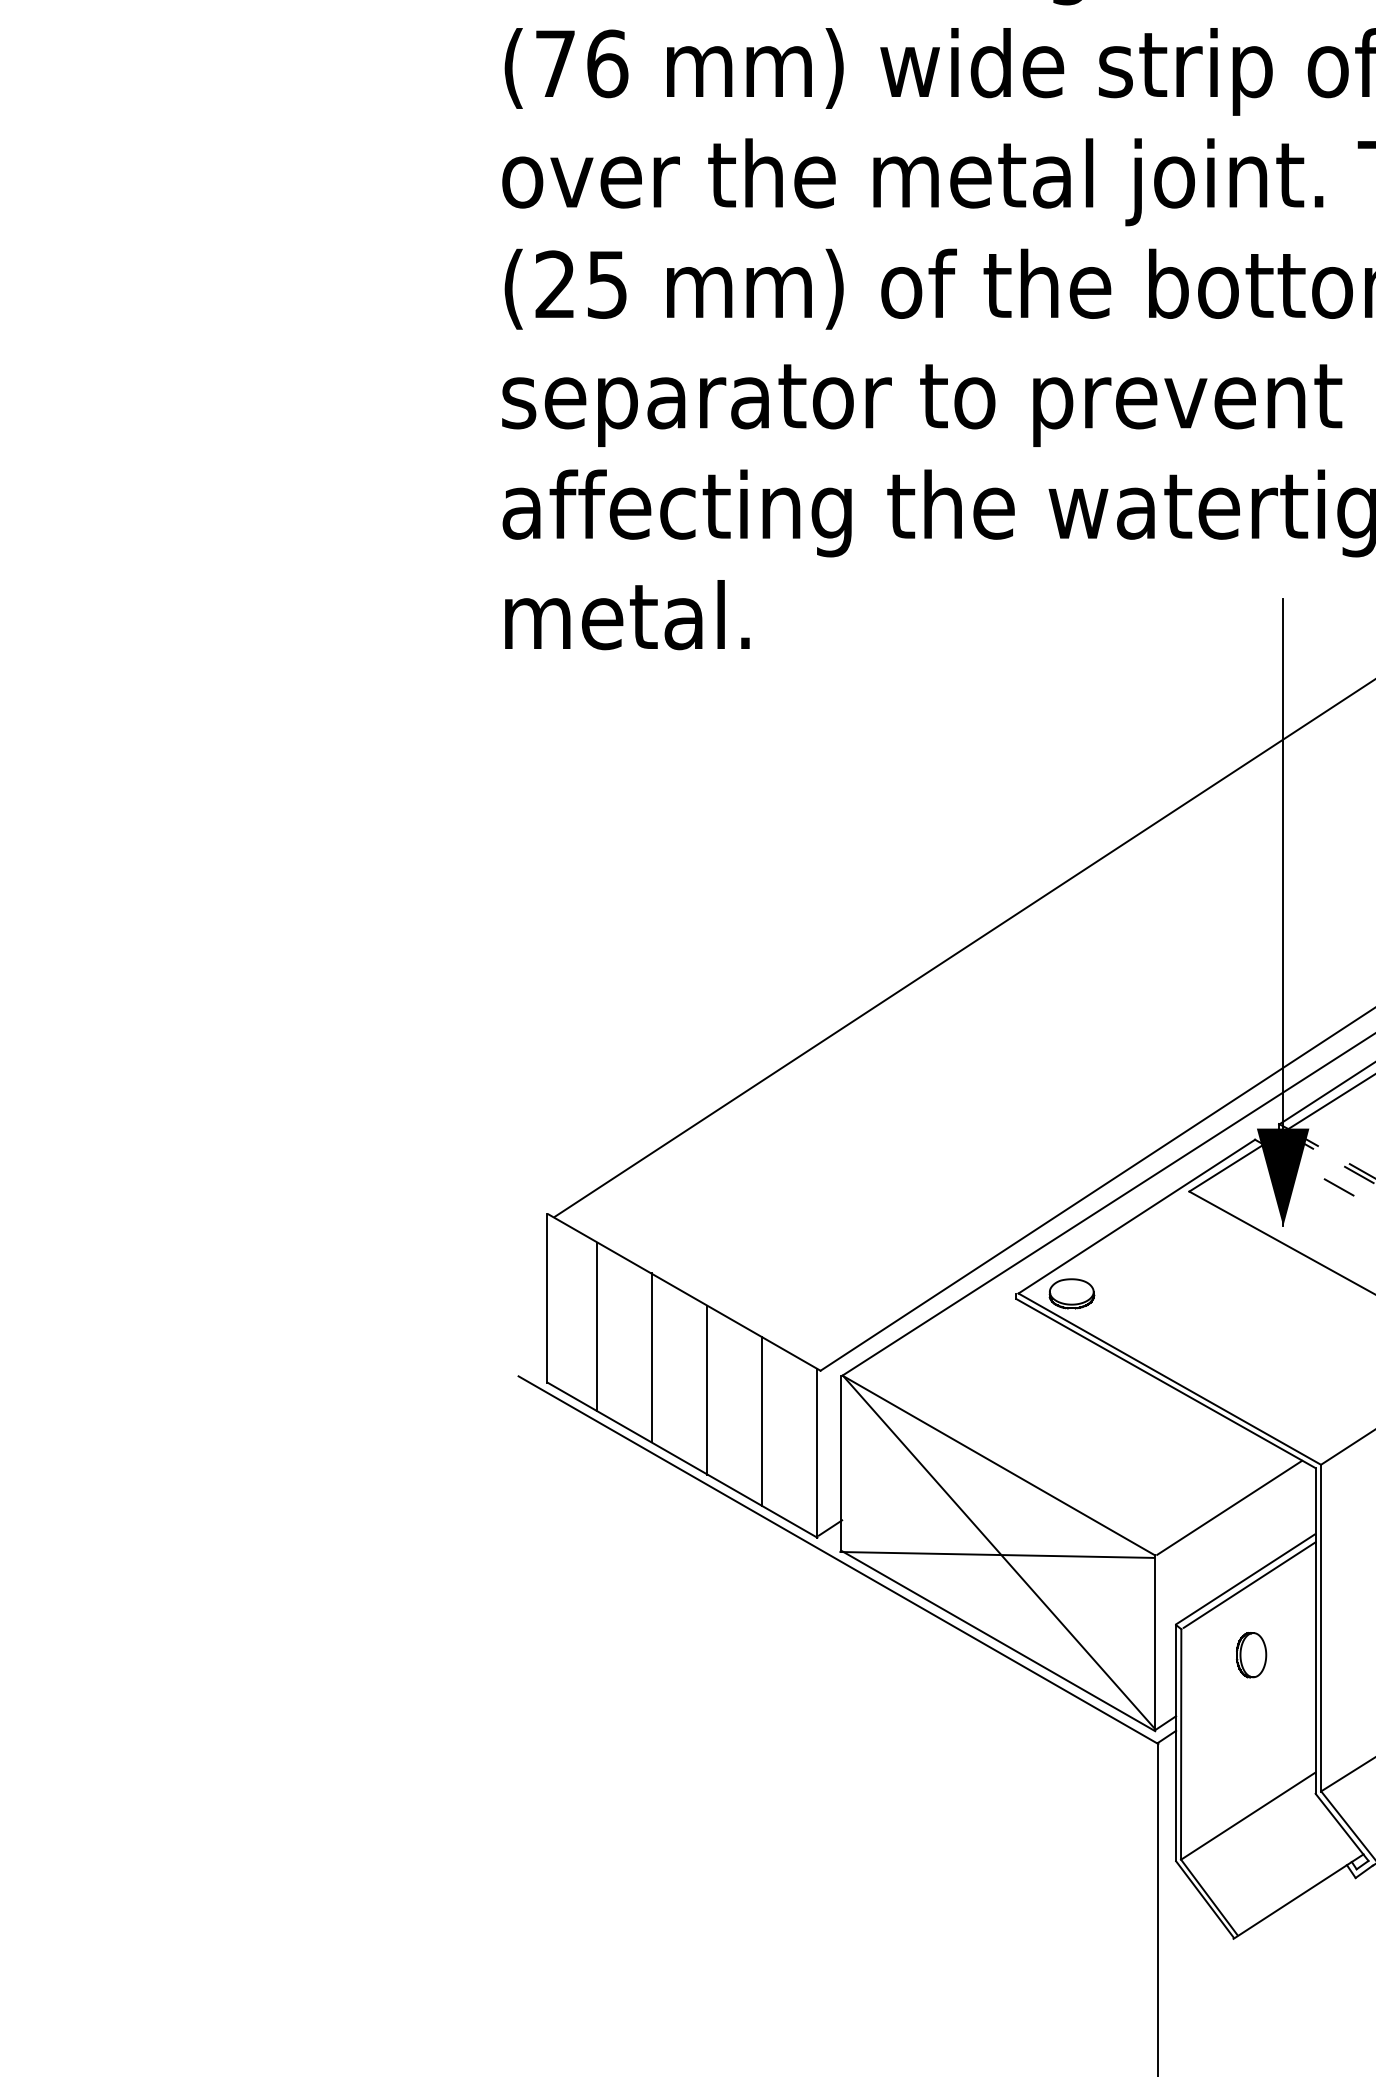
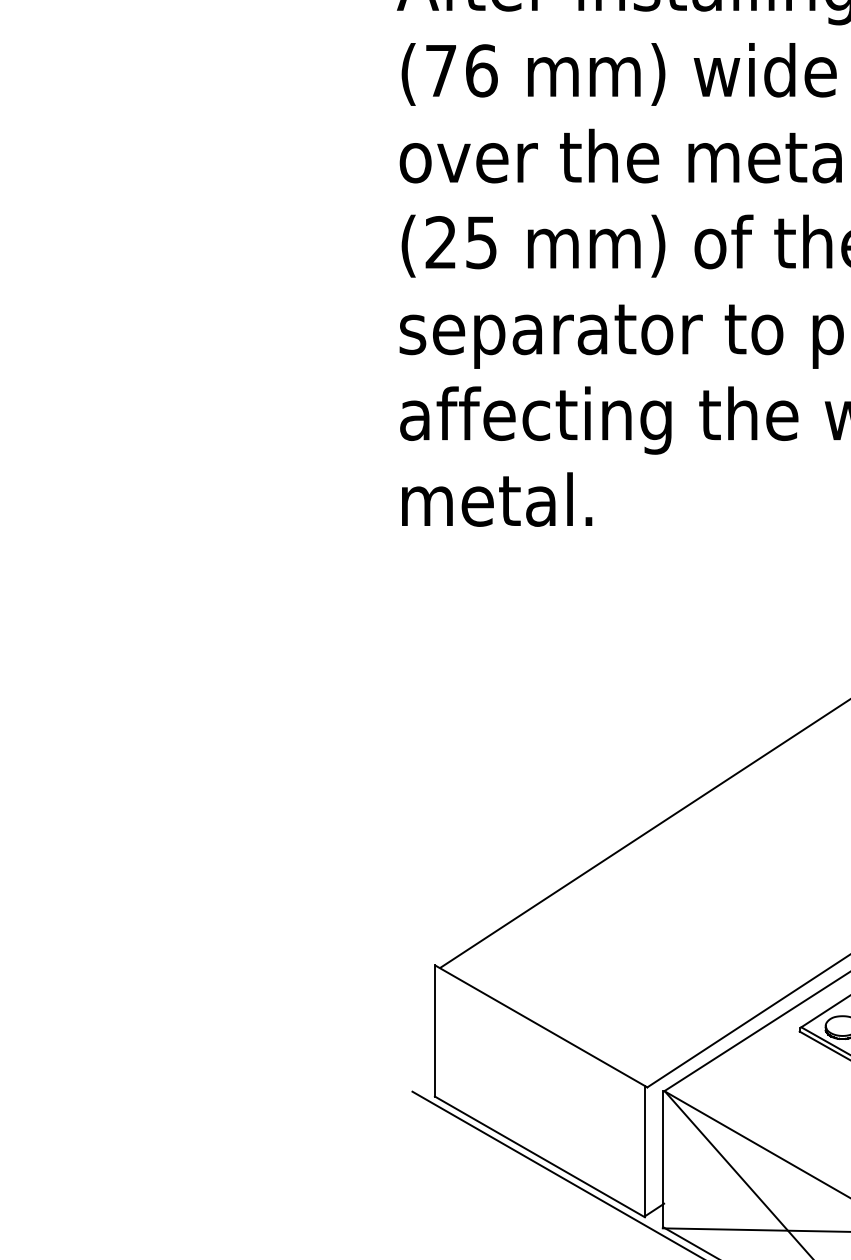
line: (597, 1326) -> (473, 1052), removed
line: (652, 1357) -> (516, 1077), removed
line: (707, 1390) -> (559, 1102), removed
line: (762, 1421) -> (602, 1126), removed

